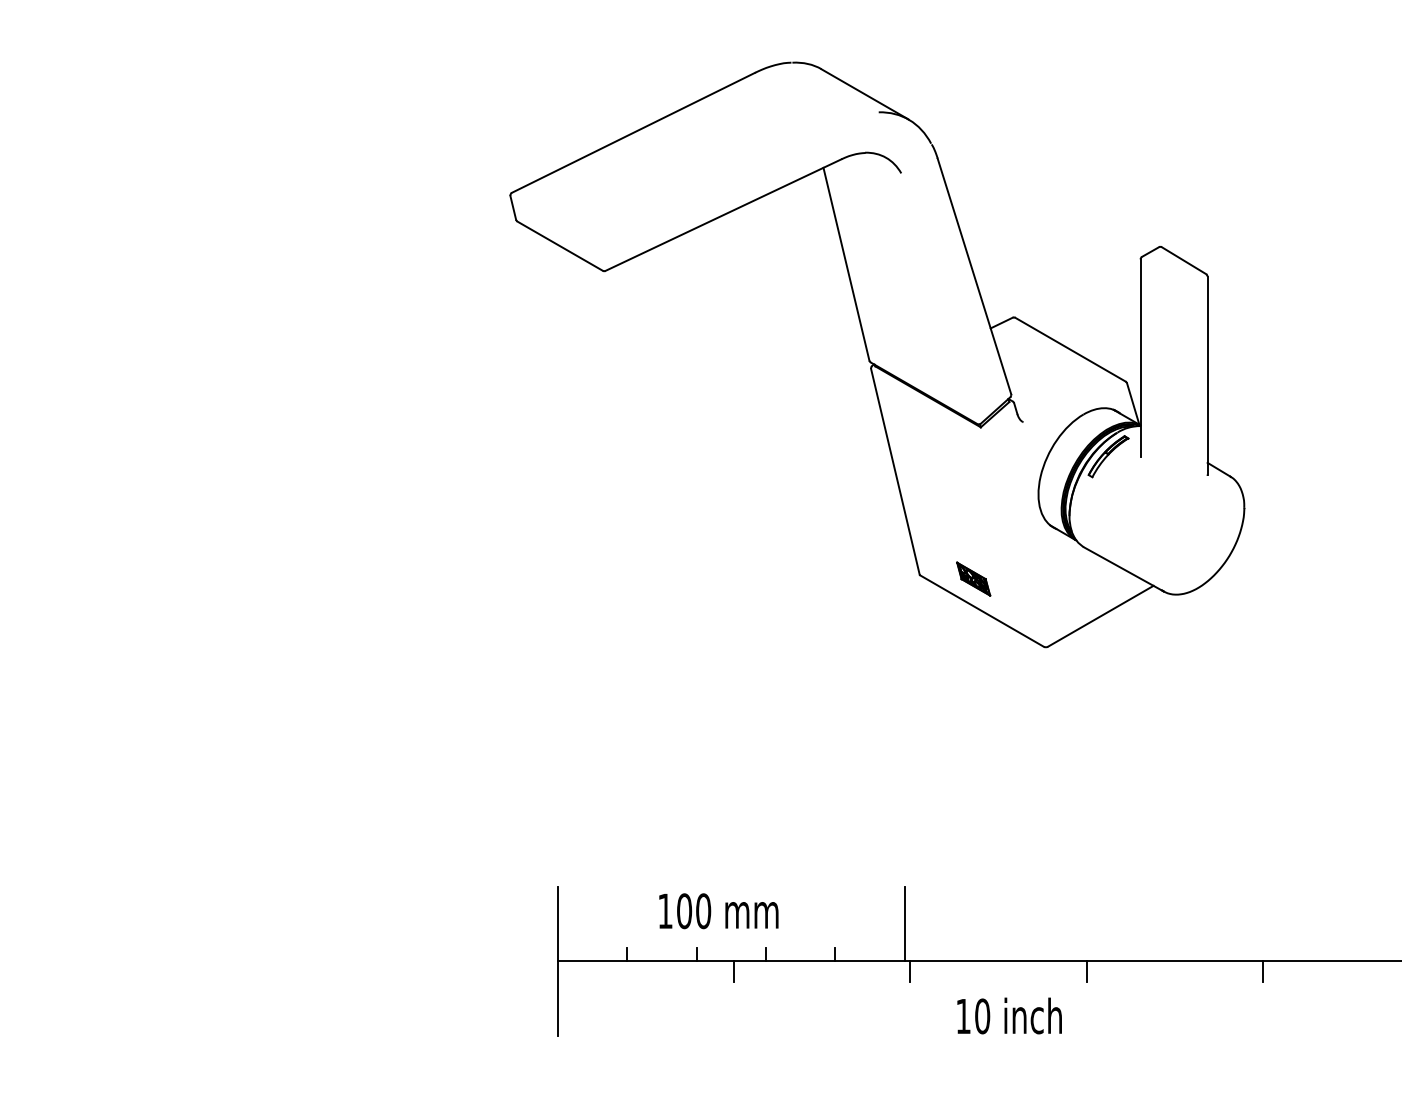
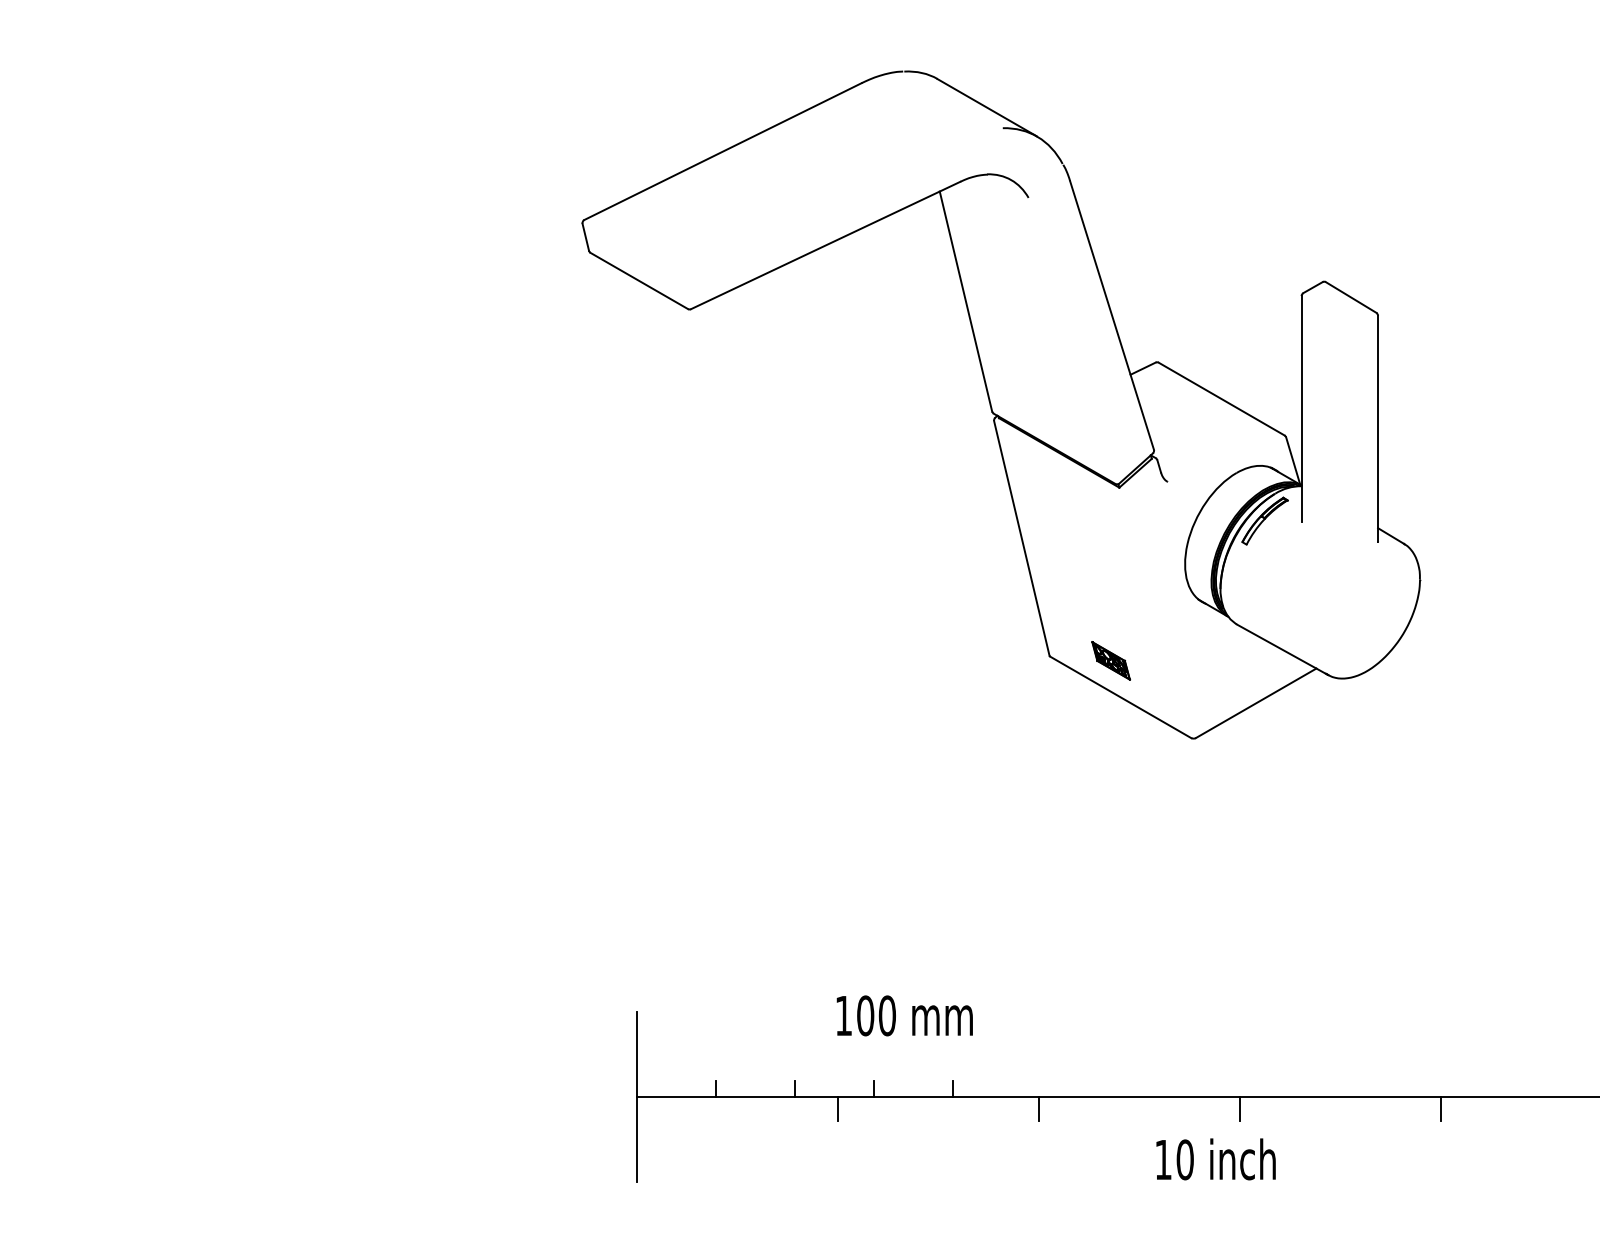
text: (718, 911) -> (904, 1016), moved
line: (904, 924) -> (1032, 1054), removed
text: (1009, 1015) -> (1215, 1158), moved

